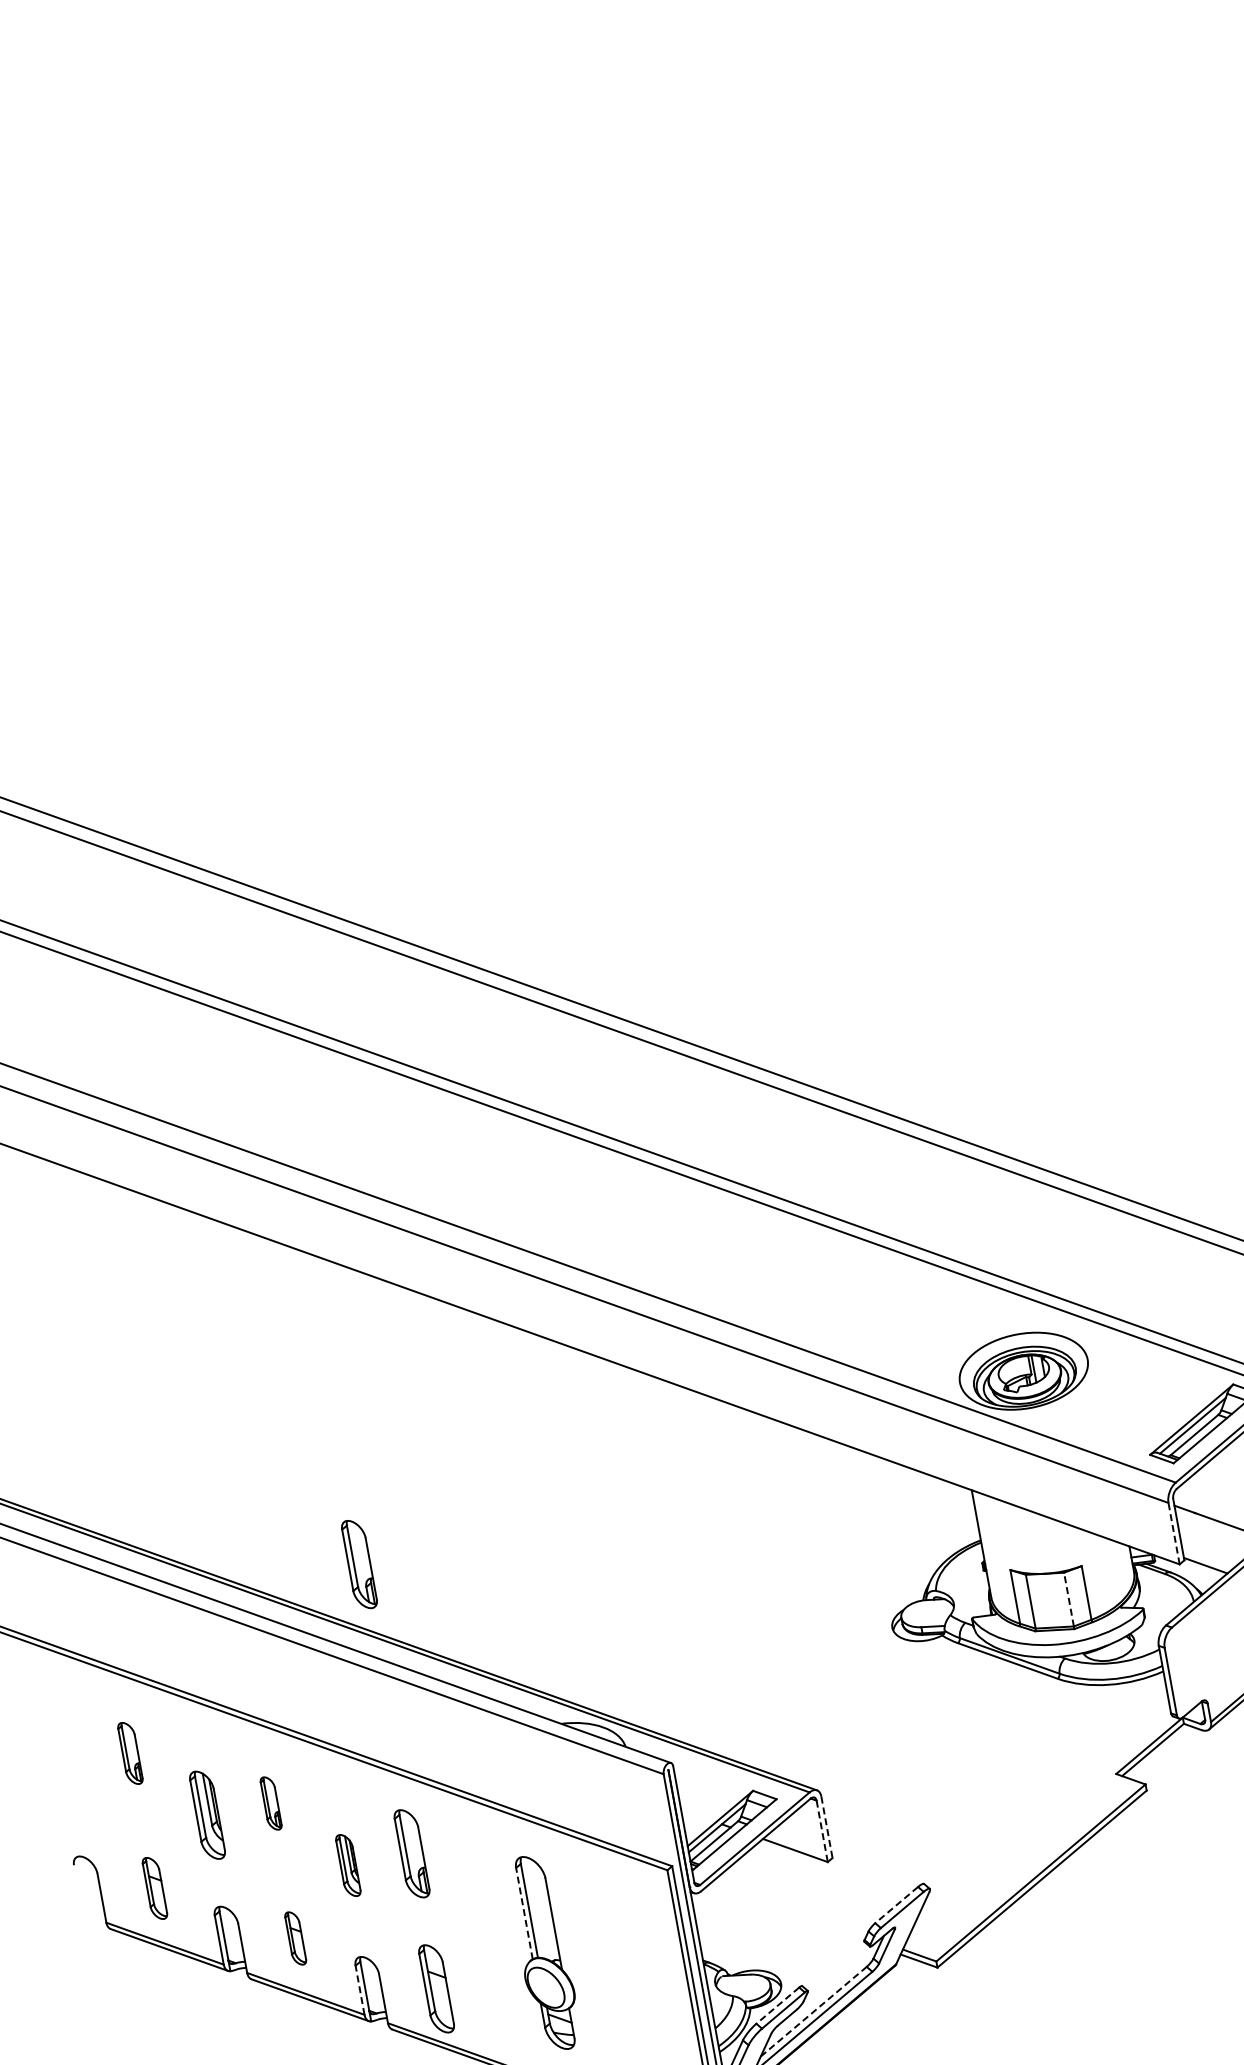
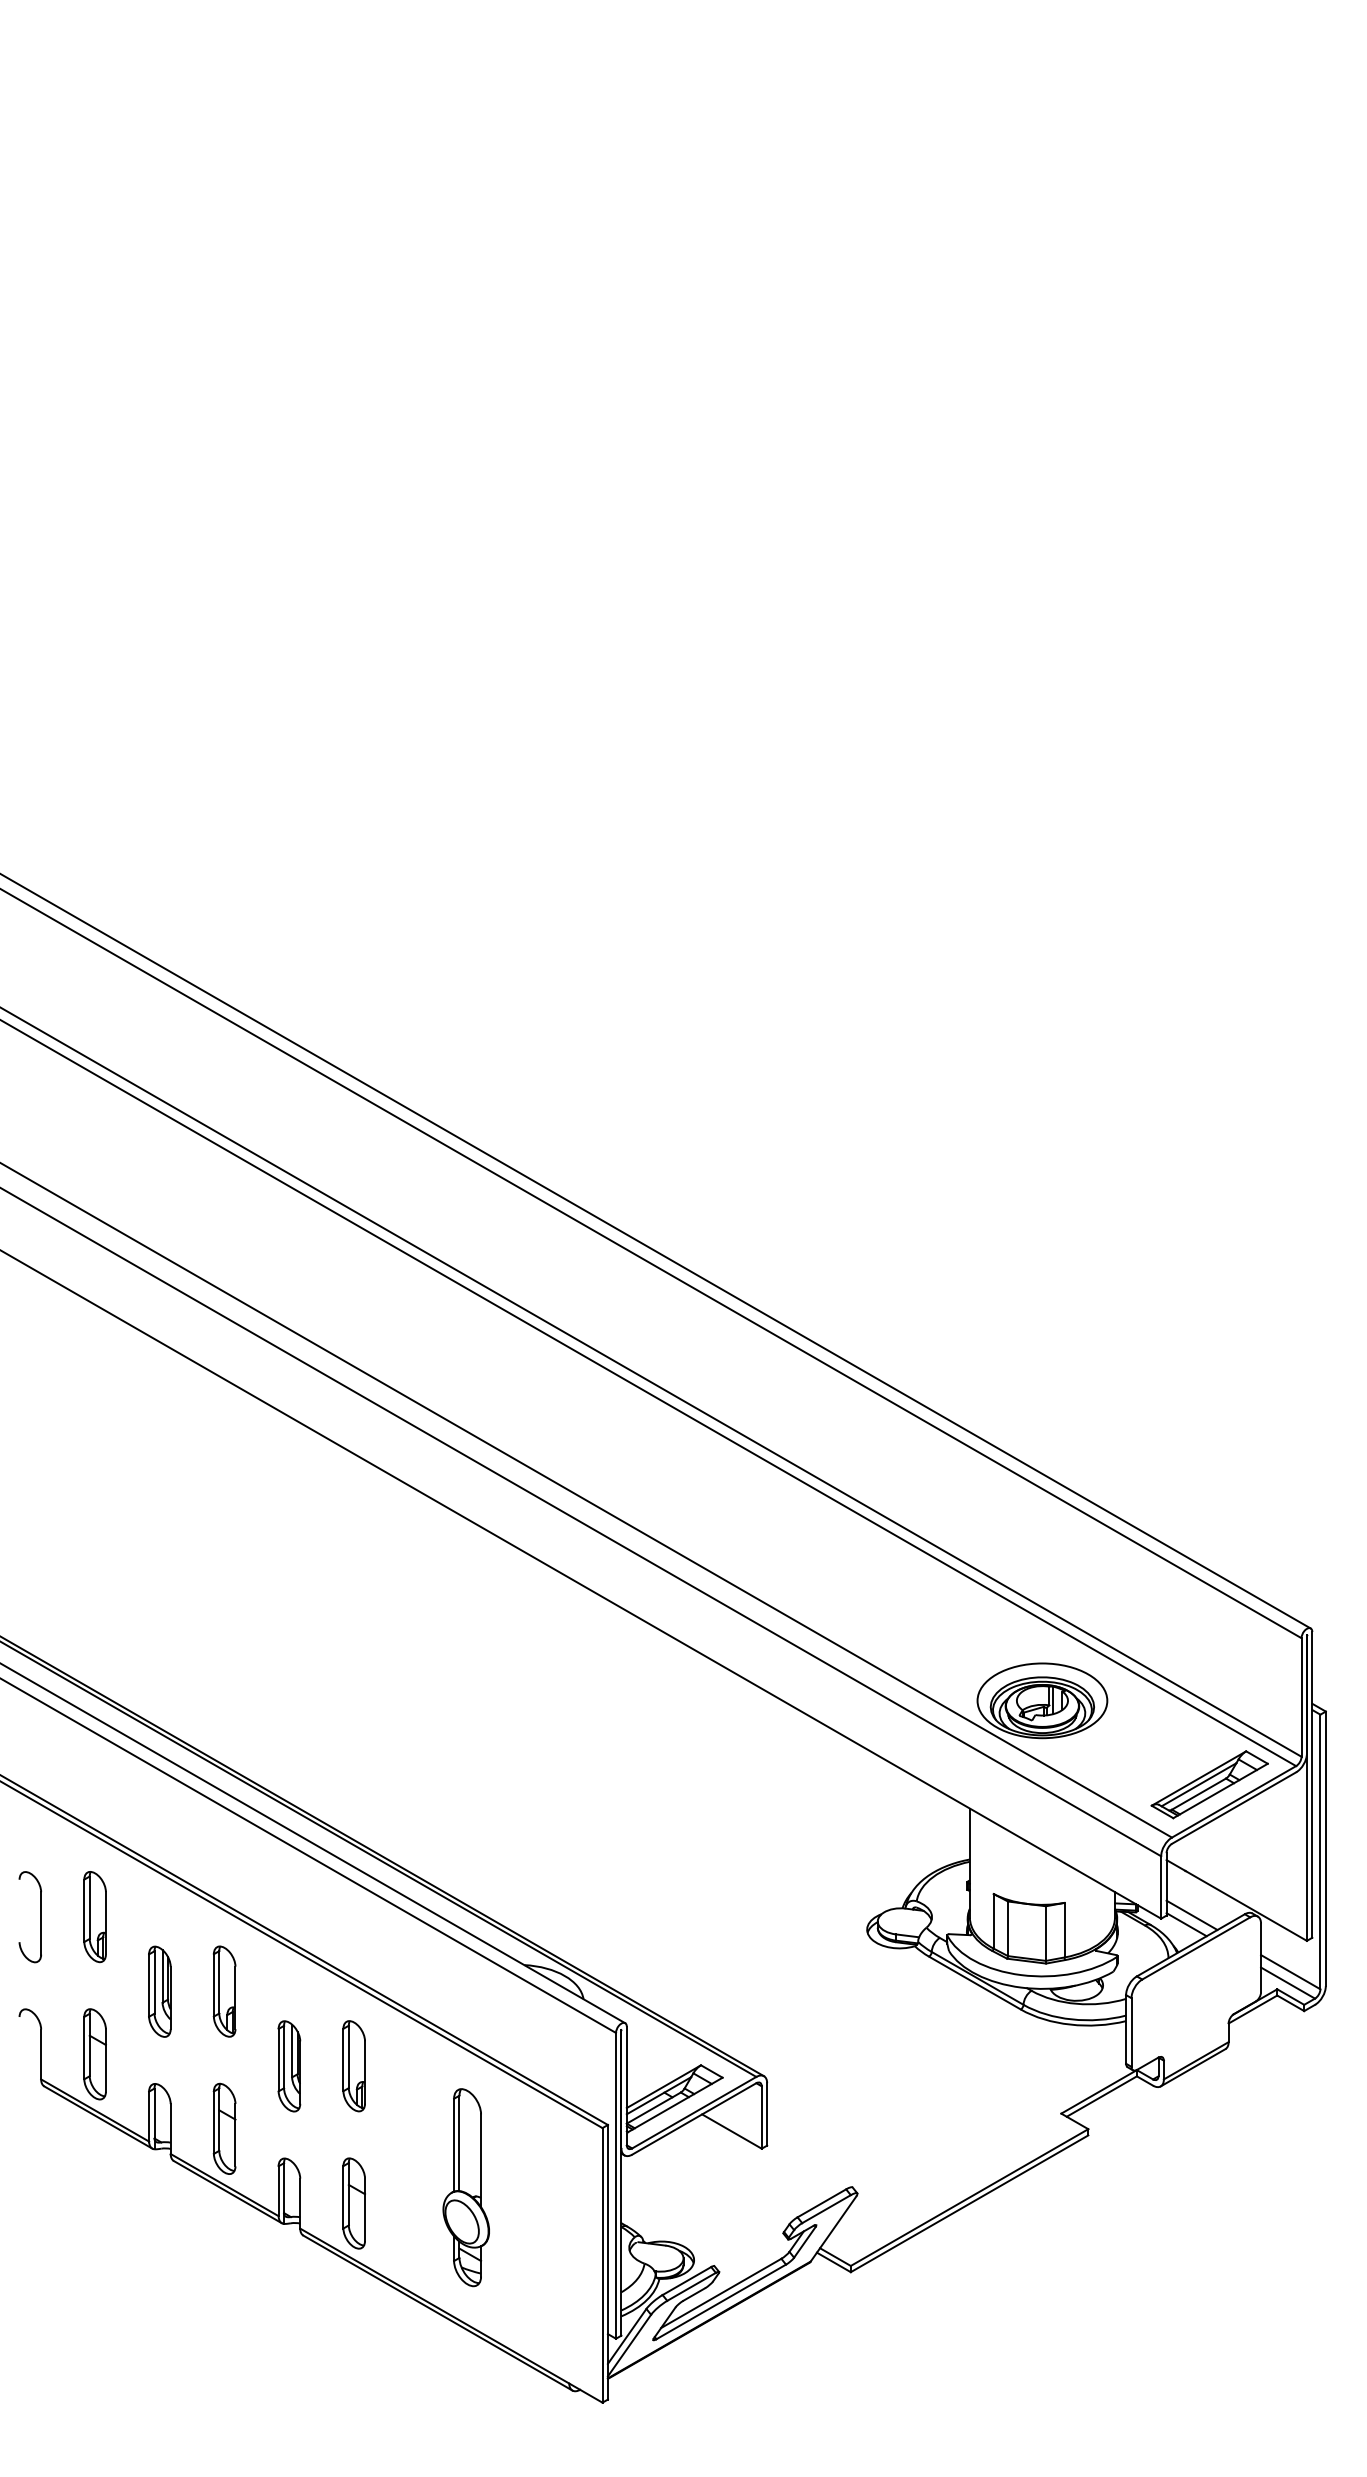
line: (1174, 1533) -> (1161, 1887), dashed -> solid
line: (1208, 1555) -> (1191, 1915), added
part: (358, 1564) -> (353, 1772), removed
line: (1069, 1599) -> (1046, 1933), dashed -> solid
part: (129, 1753) -> (94, 1917), size x1.43
part: (76, 1763) -> (40, 1917), added
part: (271, 1803) -> (224, 1991), size x1.67
line: (827, 1827) -> (767, 2114), dashed -> solid
line: (822, 1832) -> (761, 2118), dashed -> solid
part: (348, 1865) -> (289, 2066), size x1.43
part: (154, 1888) -> (94, 2054), size x1.43
line: (896, 1905) -> (821, 2203), dashed -> solid
line: (524, 1912) -> (454, 2144), dashed -> solid
part: (295, 1938) -> (224, 2128), size x1.67
line: (359, 1990) -> (278, 2191), dashed -> solid
line: (777, 2006) -> (686, 2281), dashed -> solid
line: (814, 2011) -> (721, 2293), dashed -> solid

